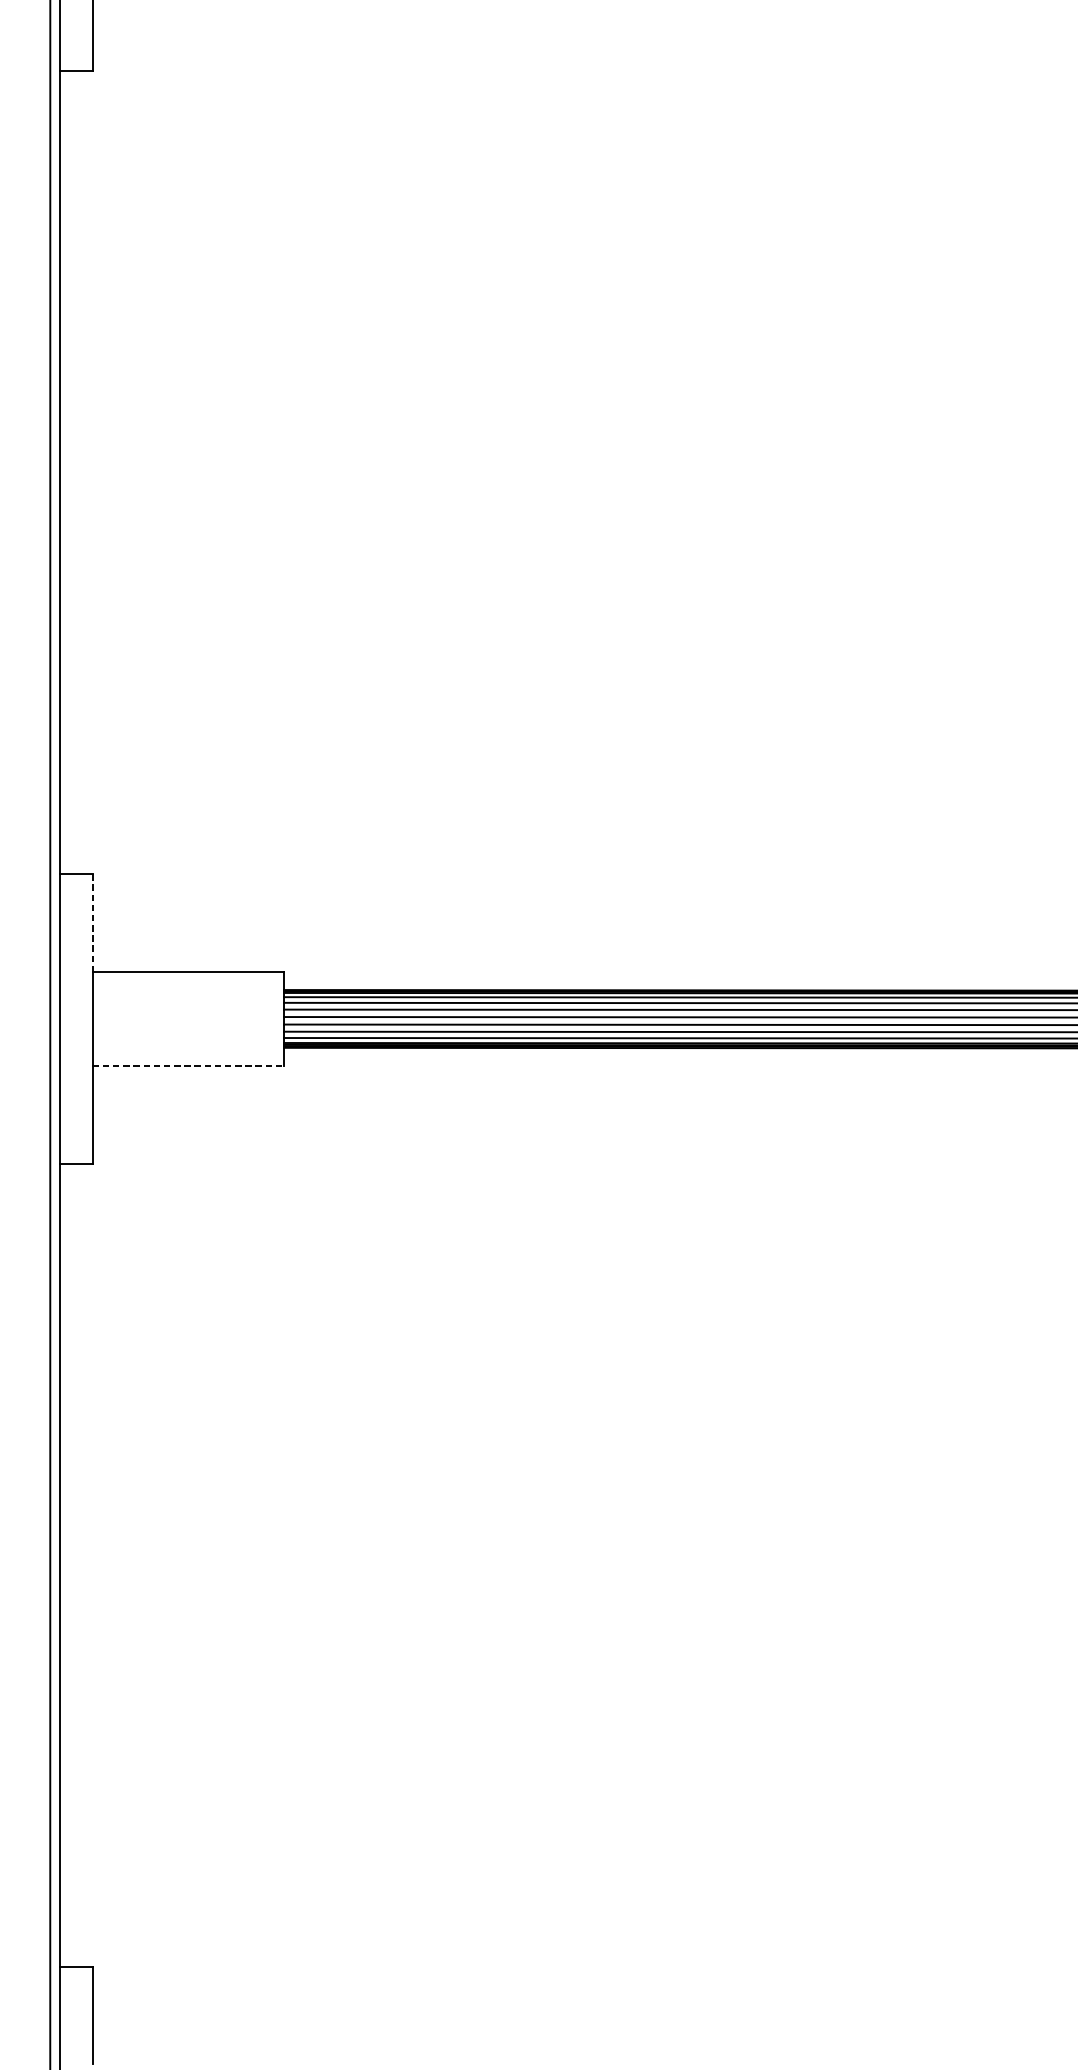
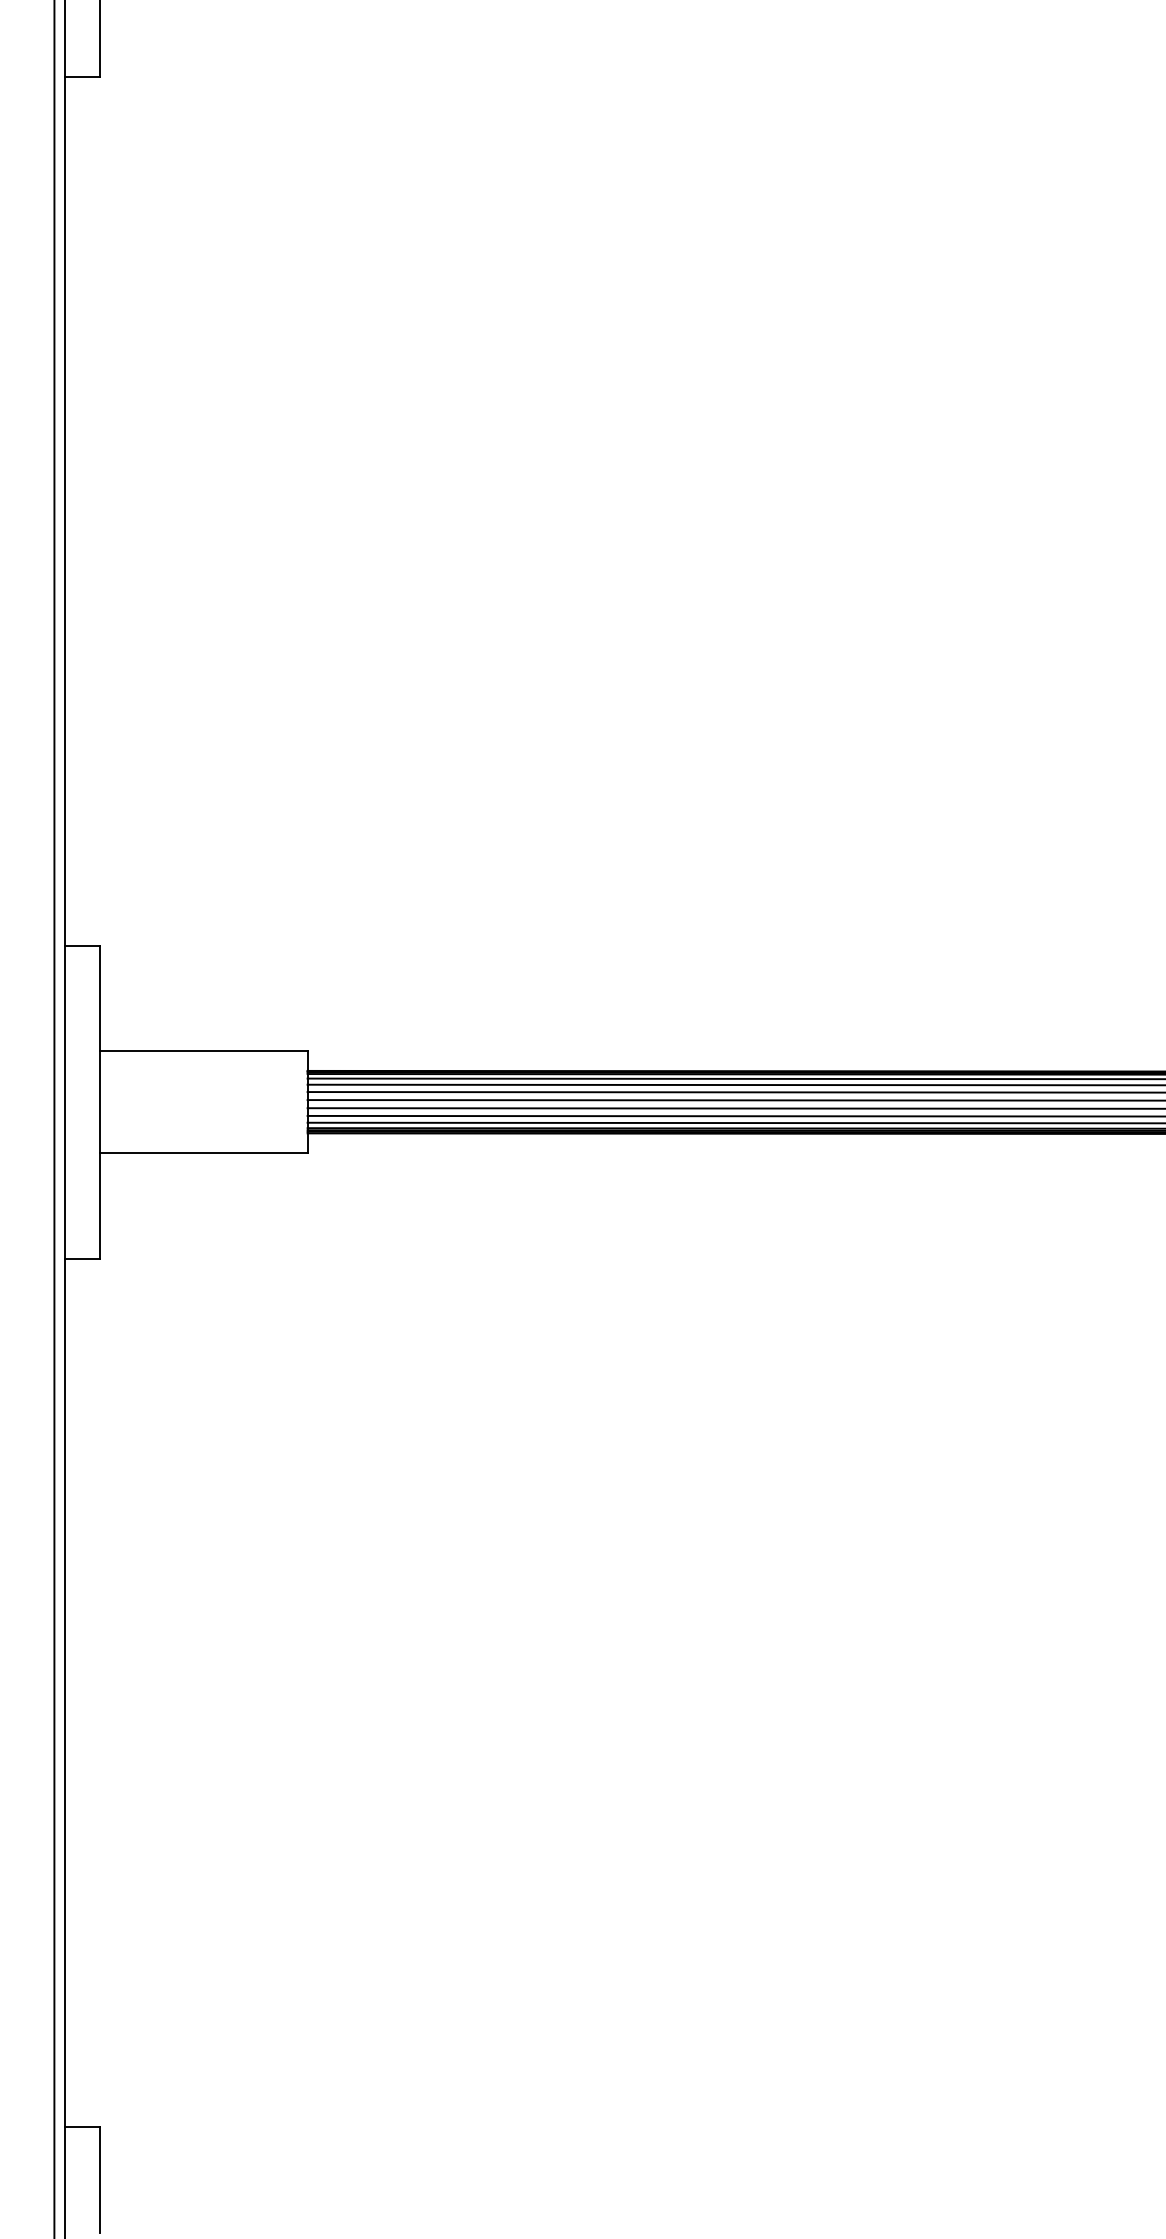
line: (92, 923) -> (100, 998), dashed -> solid
line: (188, 1066) -> (203, 1153), dashed -> solid

